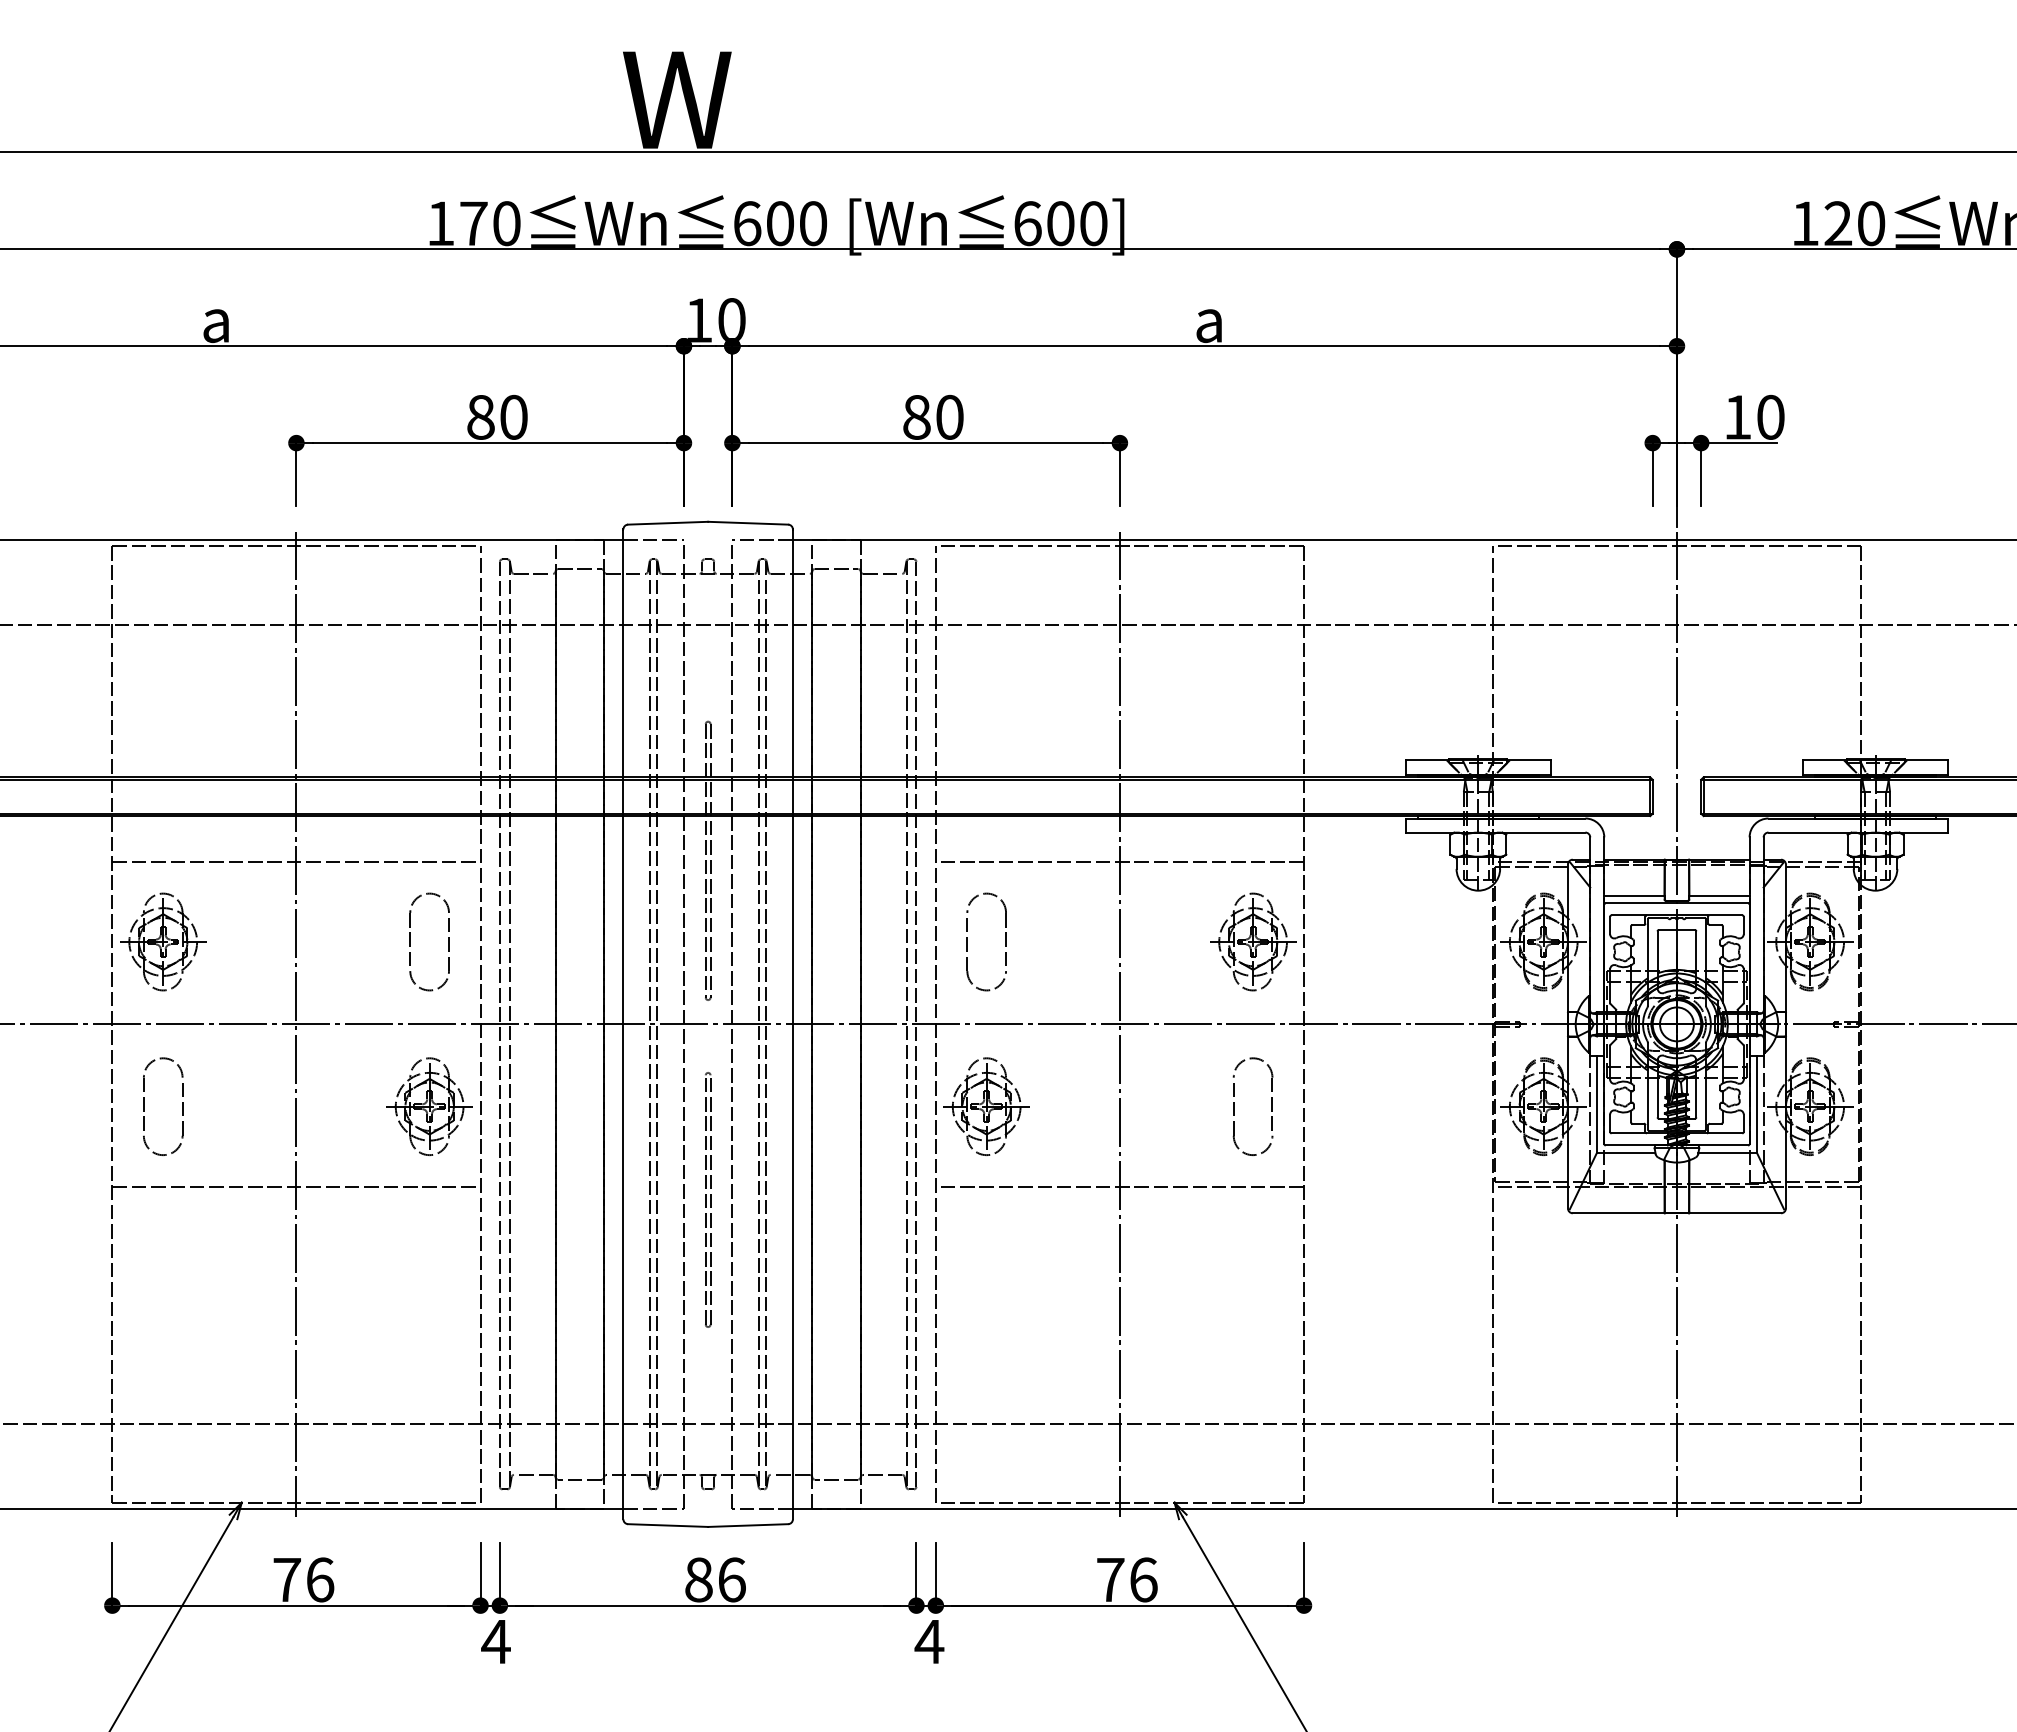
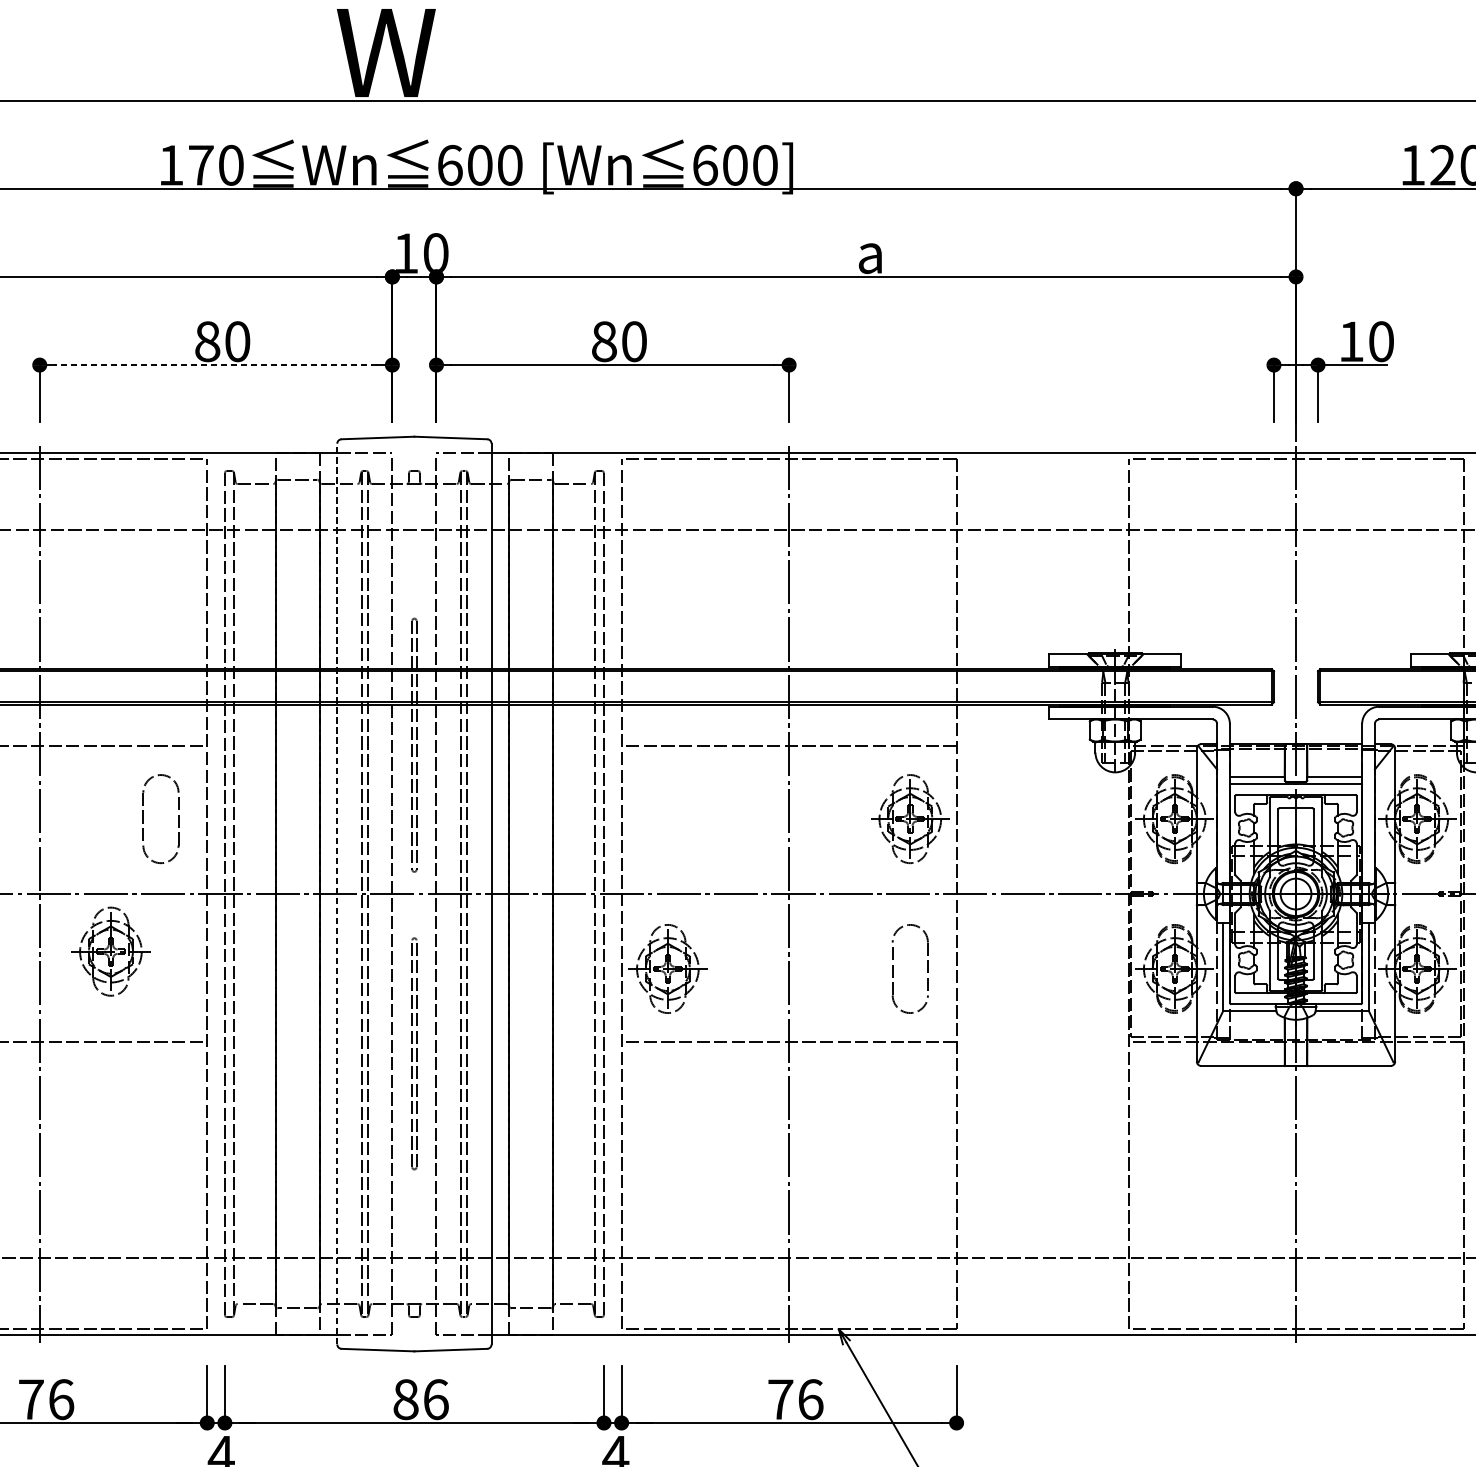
line: (489, 443) -> (215, 365), solid -> dashed
part: (967, 941) -> (650, 818), removed
line: (623, 1024) -> (337, 894), solid -> dashed
part: (429, 1106) -> (110, 951), moved

